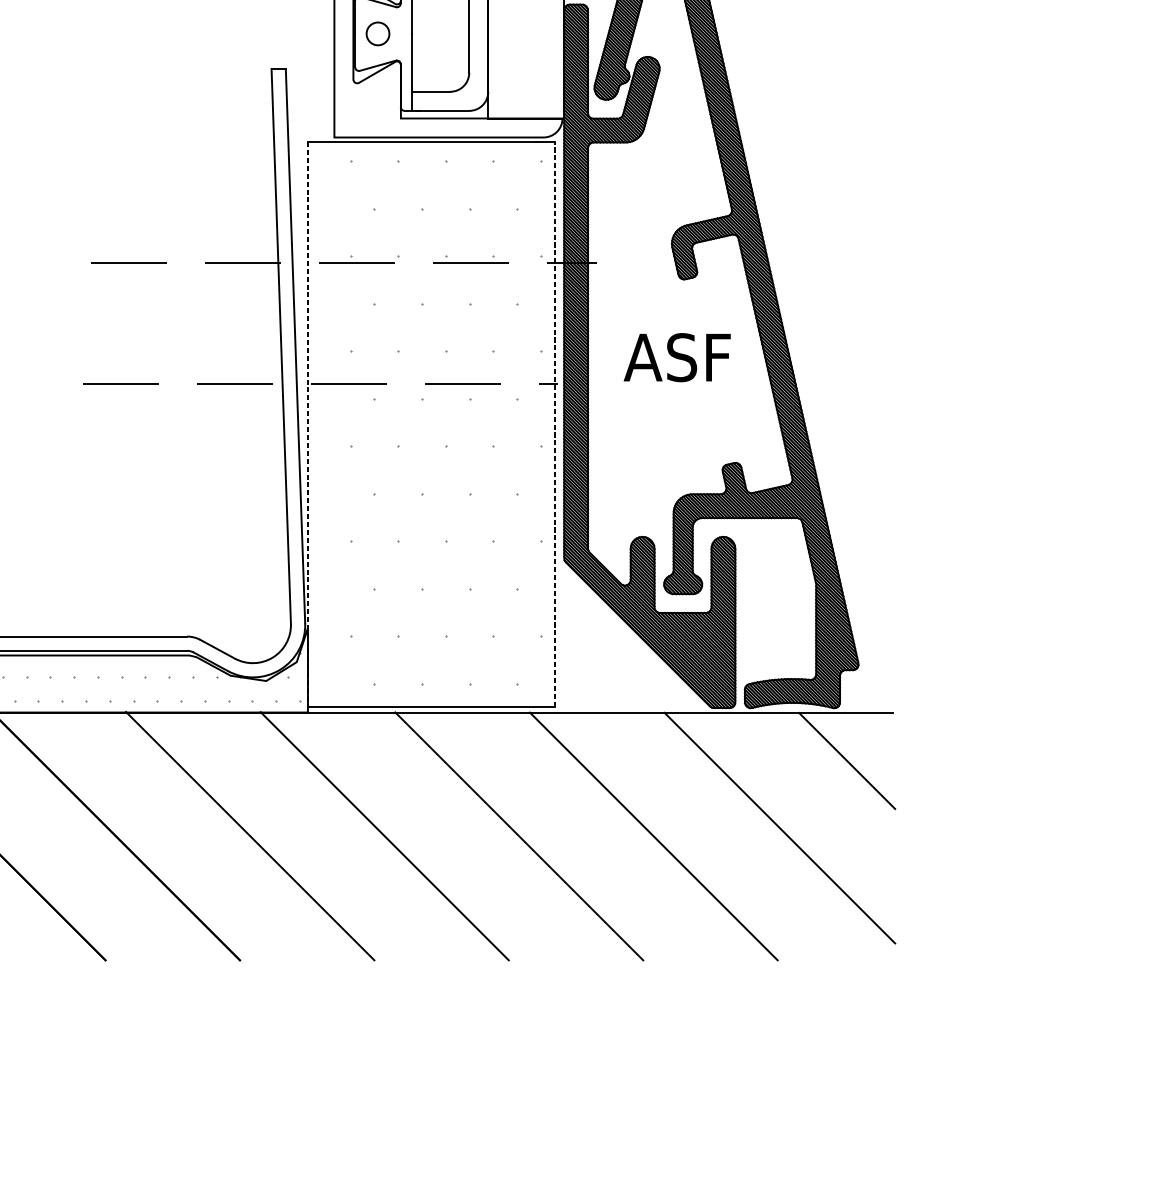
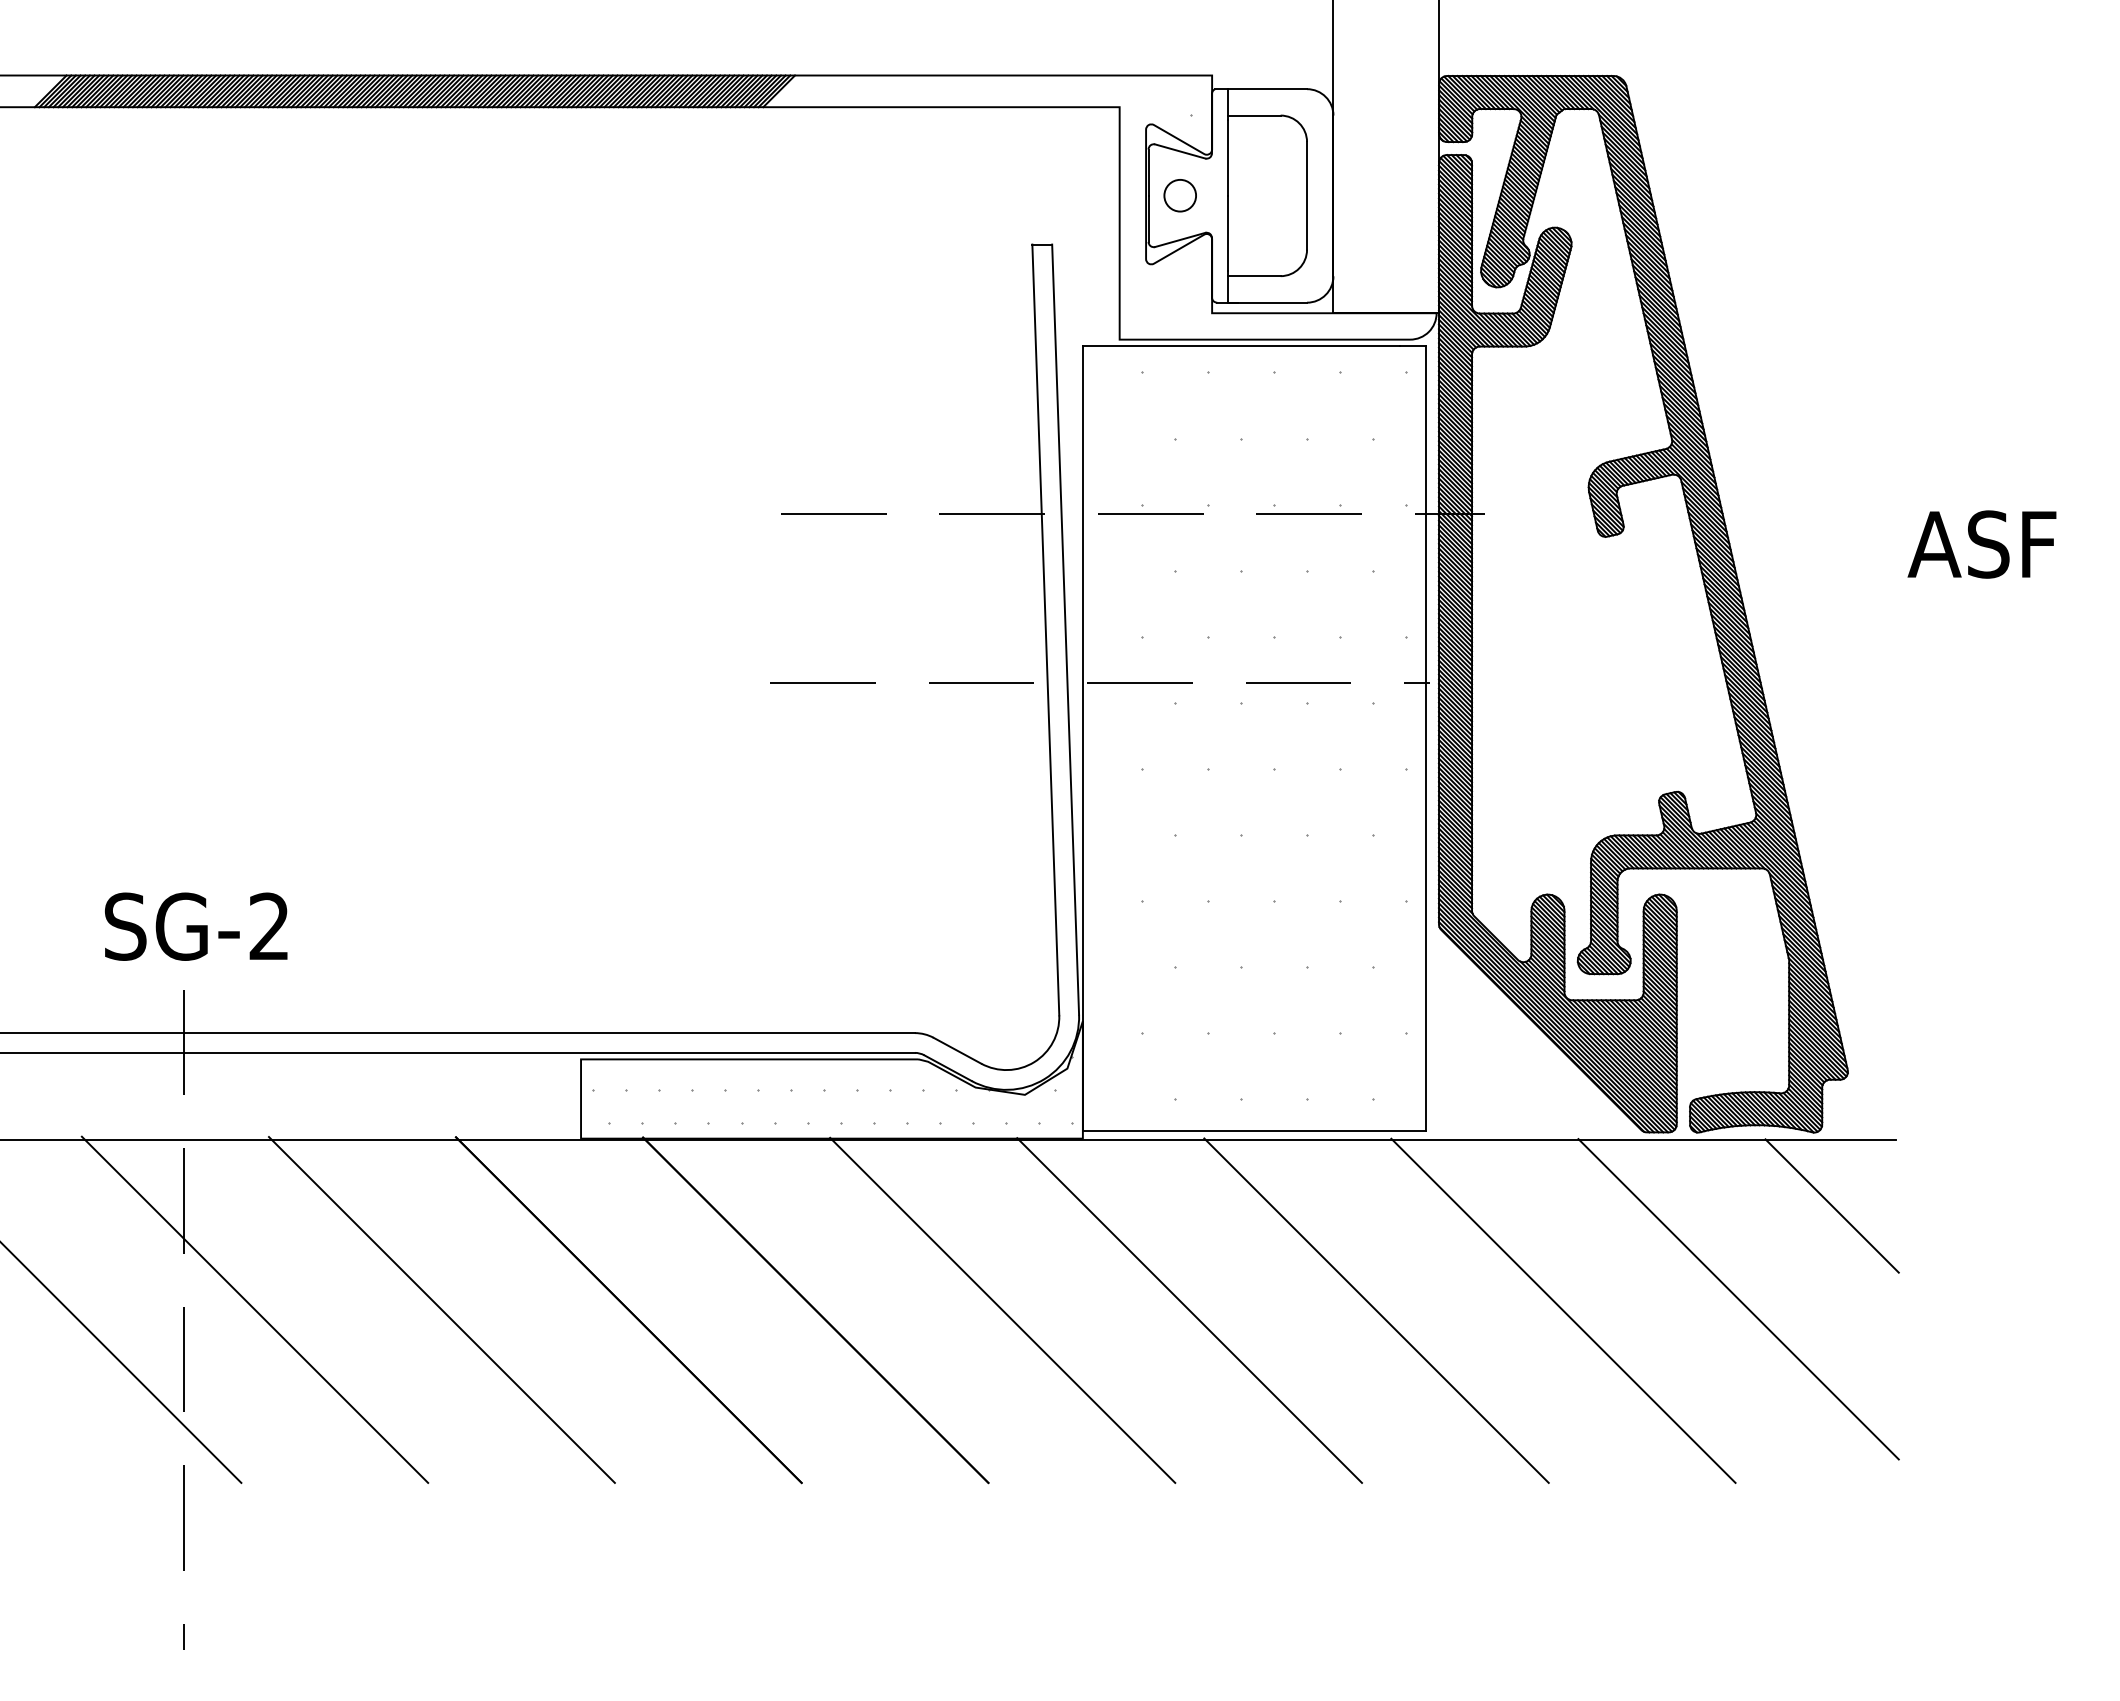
text: (676, 357) -> (1981, 544), moved
line: (555, 423) -> (1426, 737), dashed -> solid
line: (307, 424) -> (1082, 738), dashed -> solid

